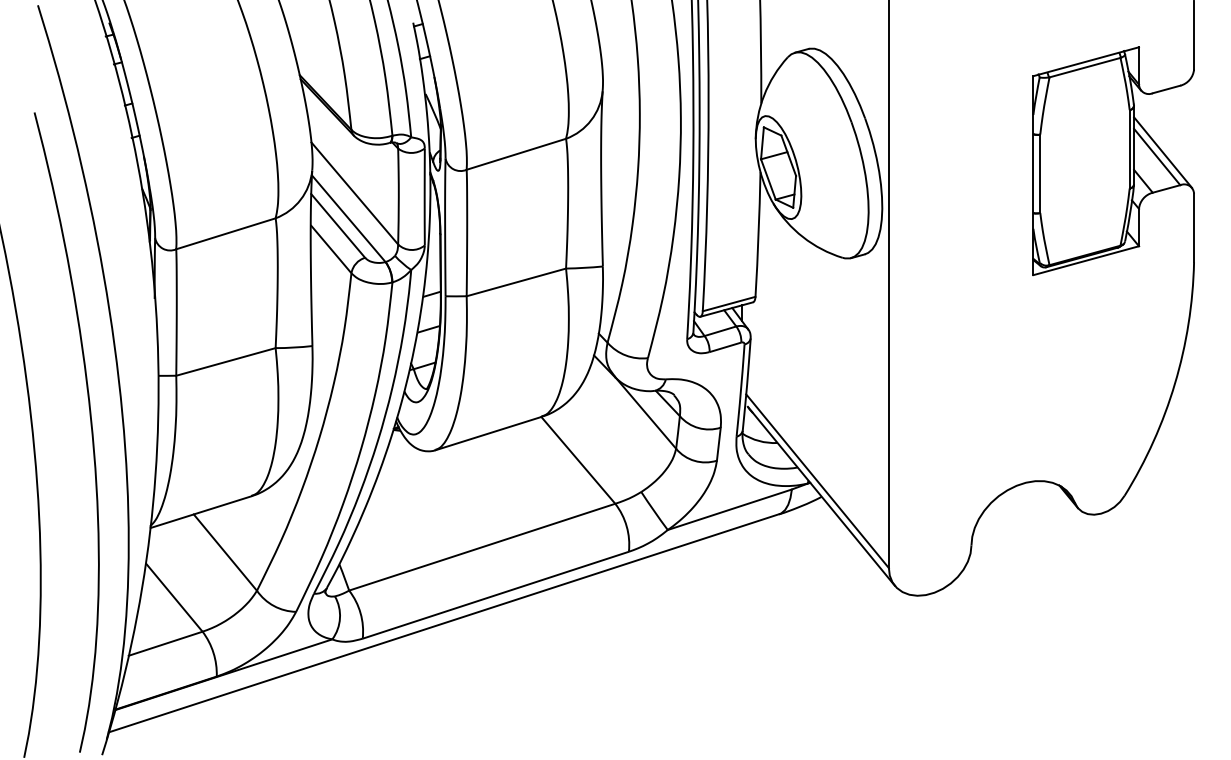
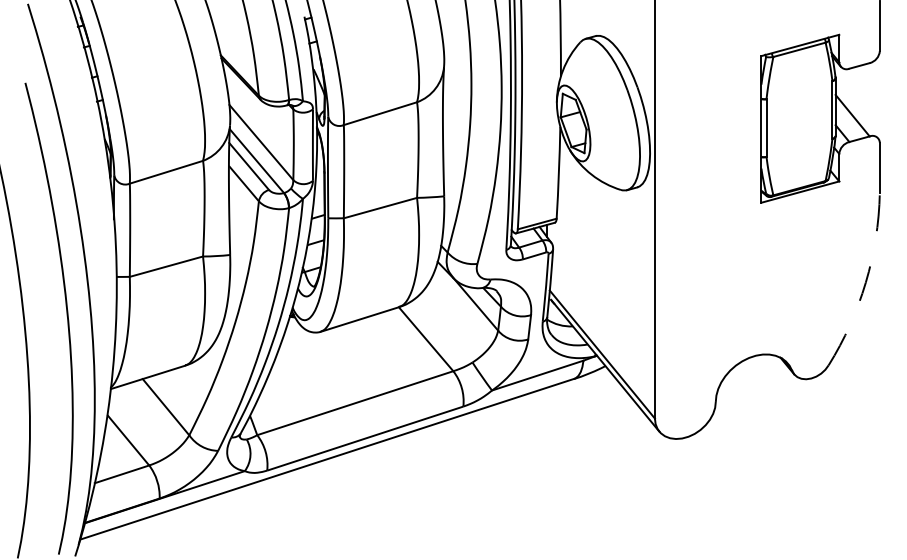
line: (1163, 152) -> (857, 112), removed
arc: (1174, 383) -> (865, 282), solid -> dashed

